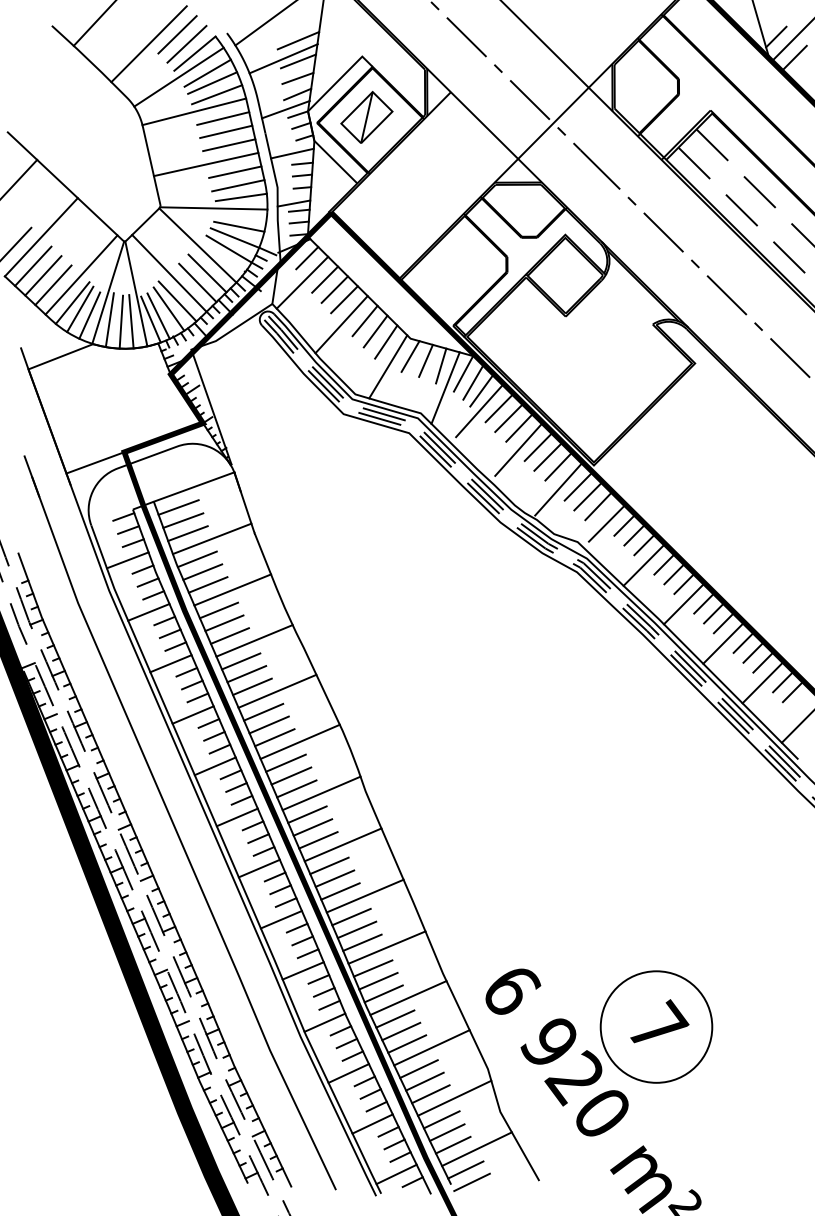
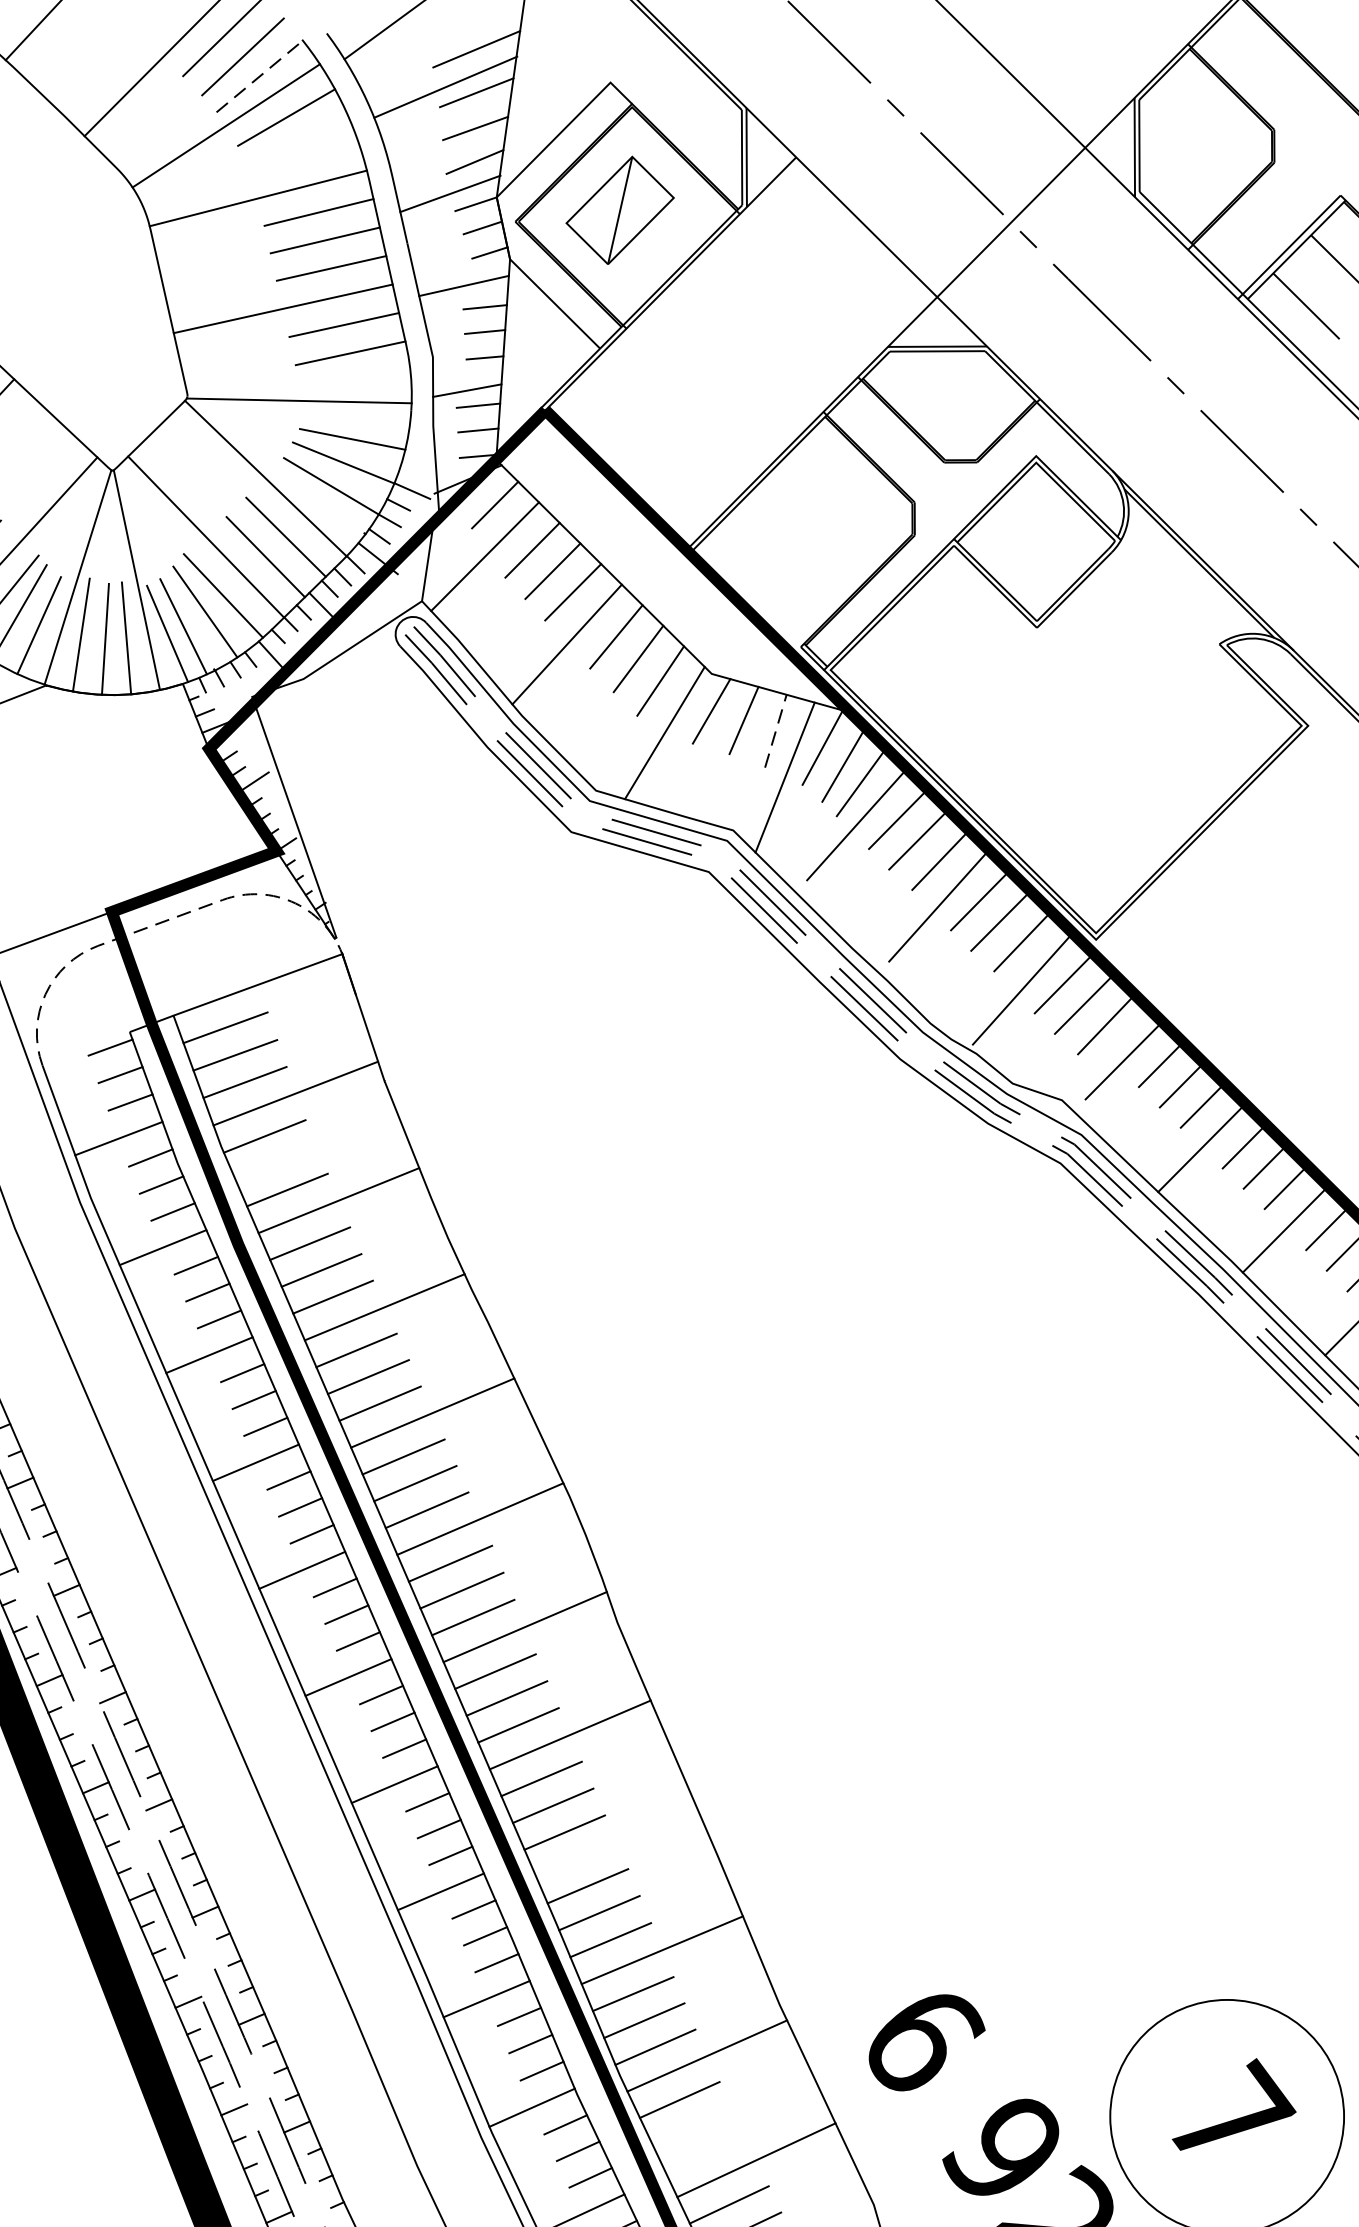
line: (194, 53) -> (258, 76), solid -> dashed
line: (212, 82) -> (296, 136), removed
line: (217, 94) -> (306, 162), removed
line: (240, 197) -> (355, 377), removed
line: (441, 365) -> (776, 730), solid -> dashed
line: (147, 457) -> (160, 922), solid -> dashed
line: (202, 571) -> (275, 1161), removed
line: (364, 895) -> (615, 1841), removed
line: (401, 1031) -> (692, 2126), removed
line: (407, 1043) -> (705, 2151), removed

